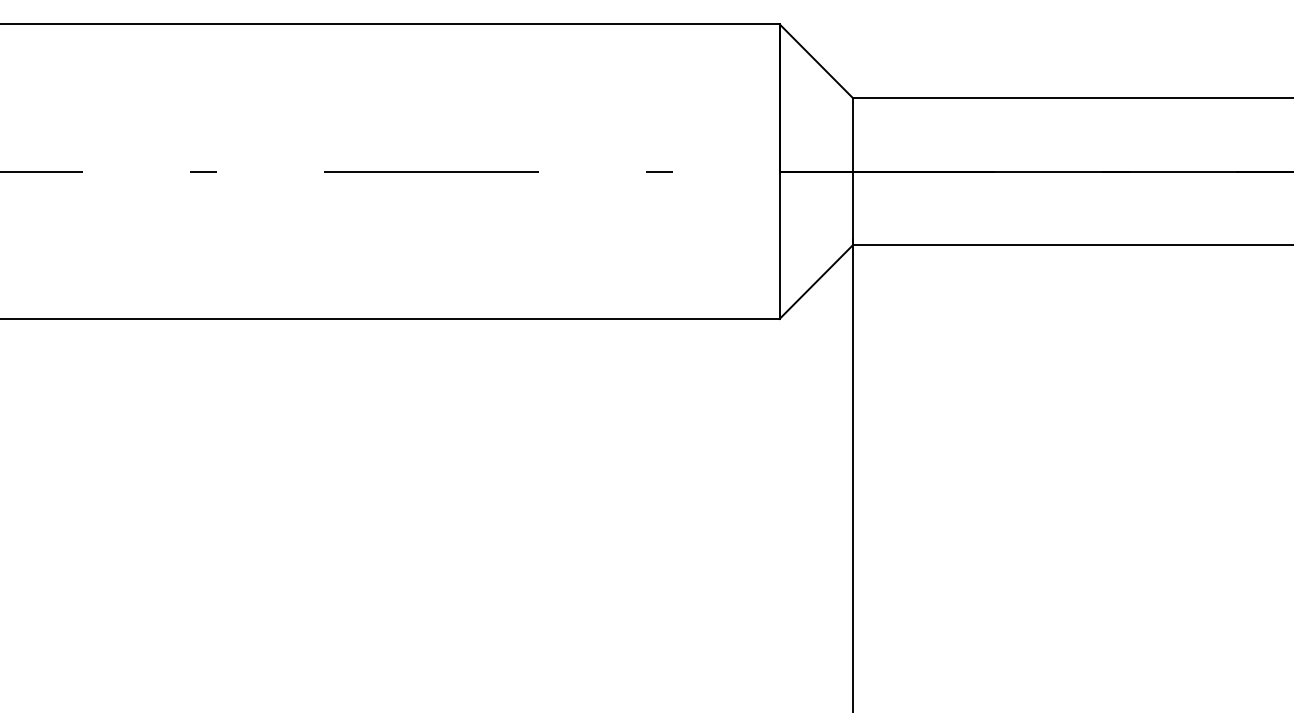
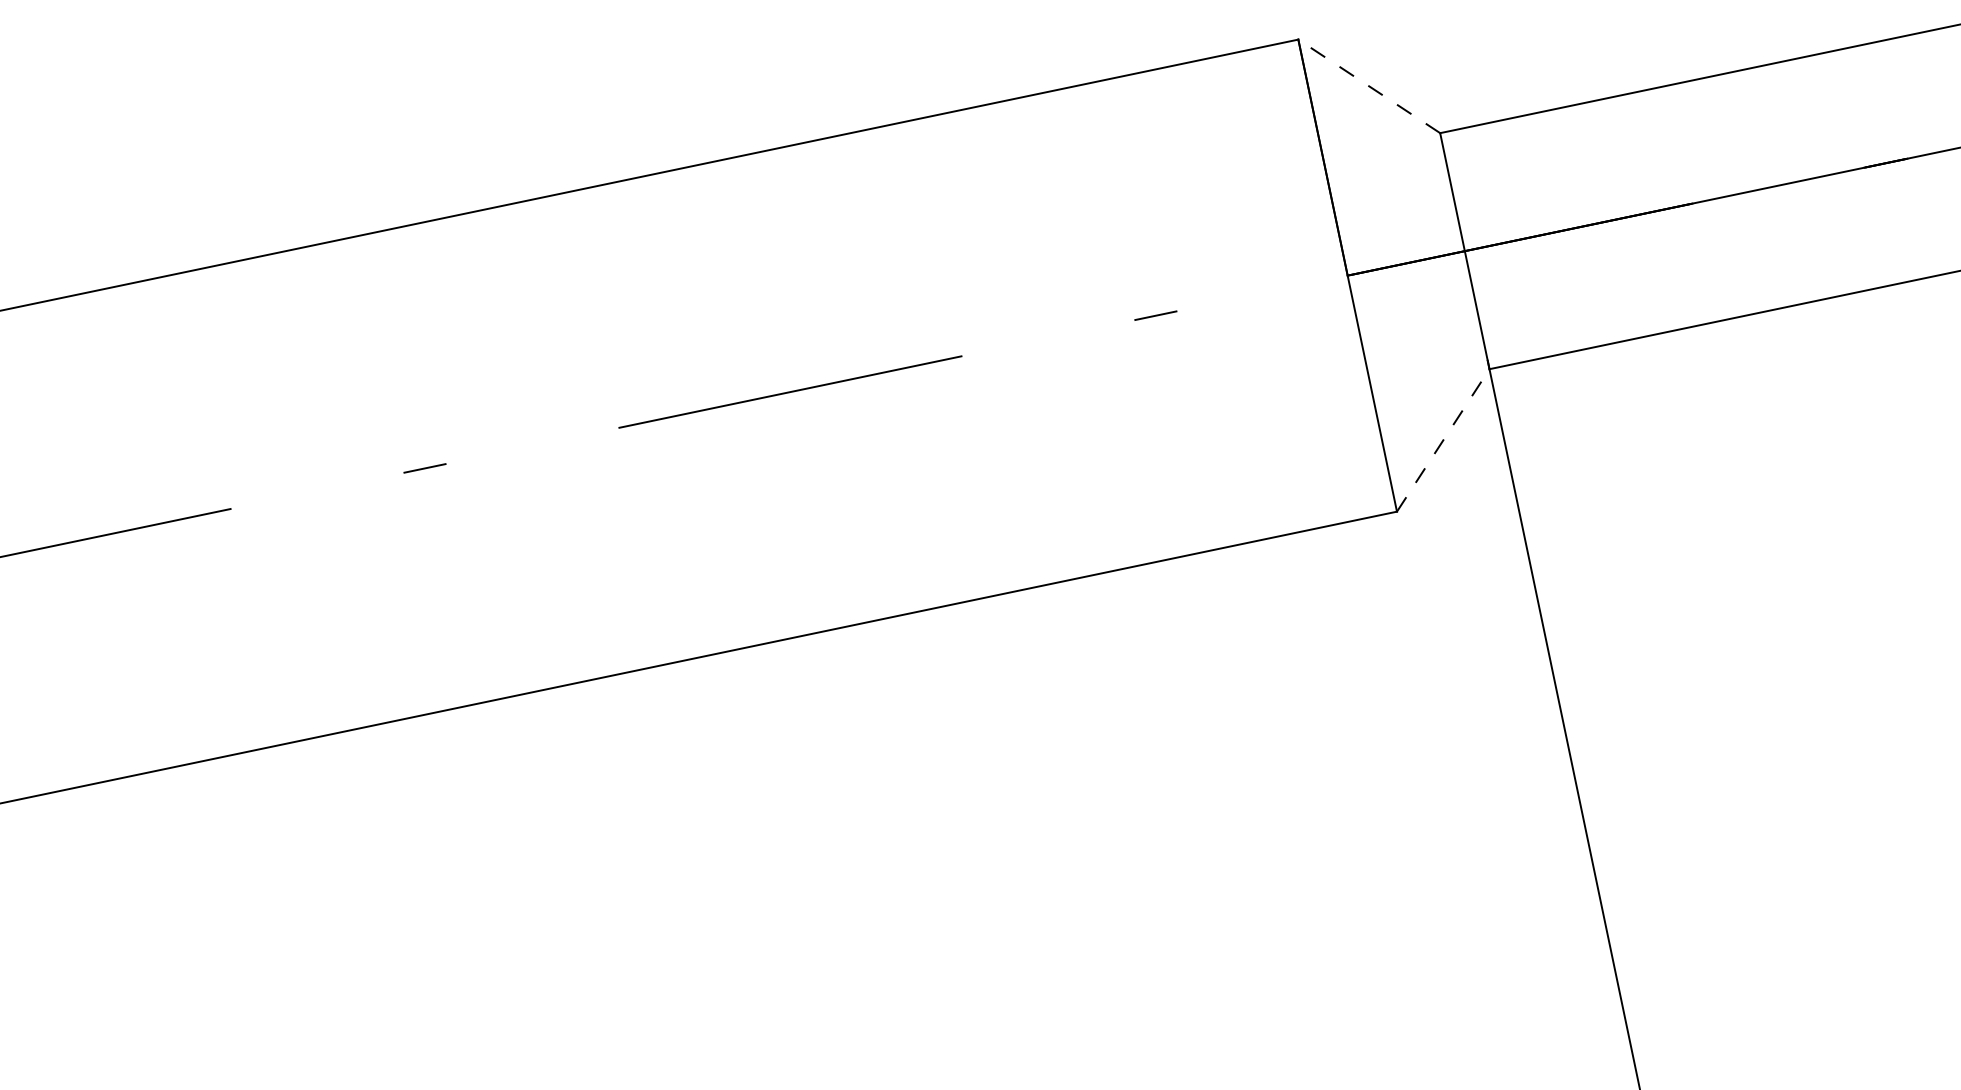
line: (816, 61) -> (1369, 86), solid -> dashed
line: (816, 282) -> (1443, 440), solid -> dashed

